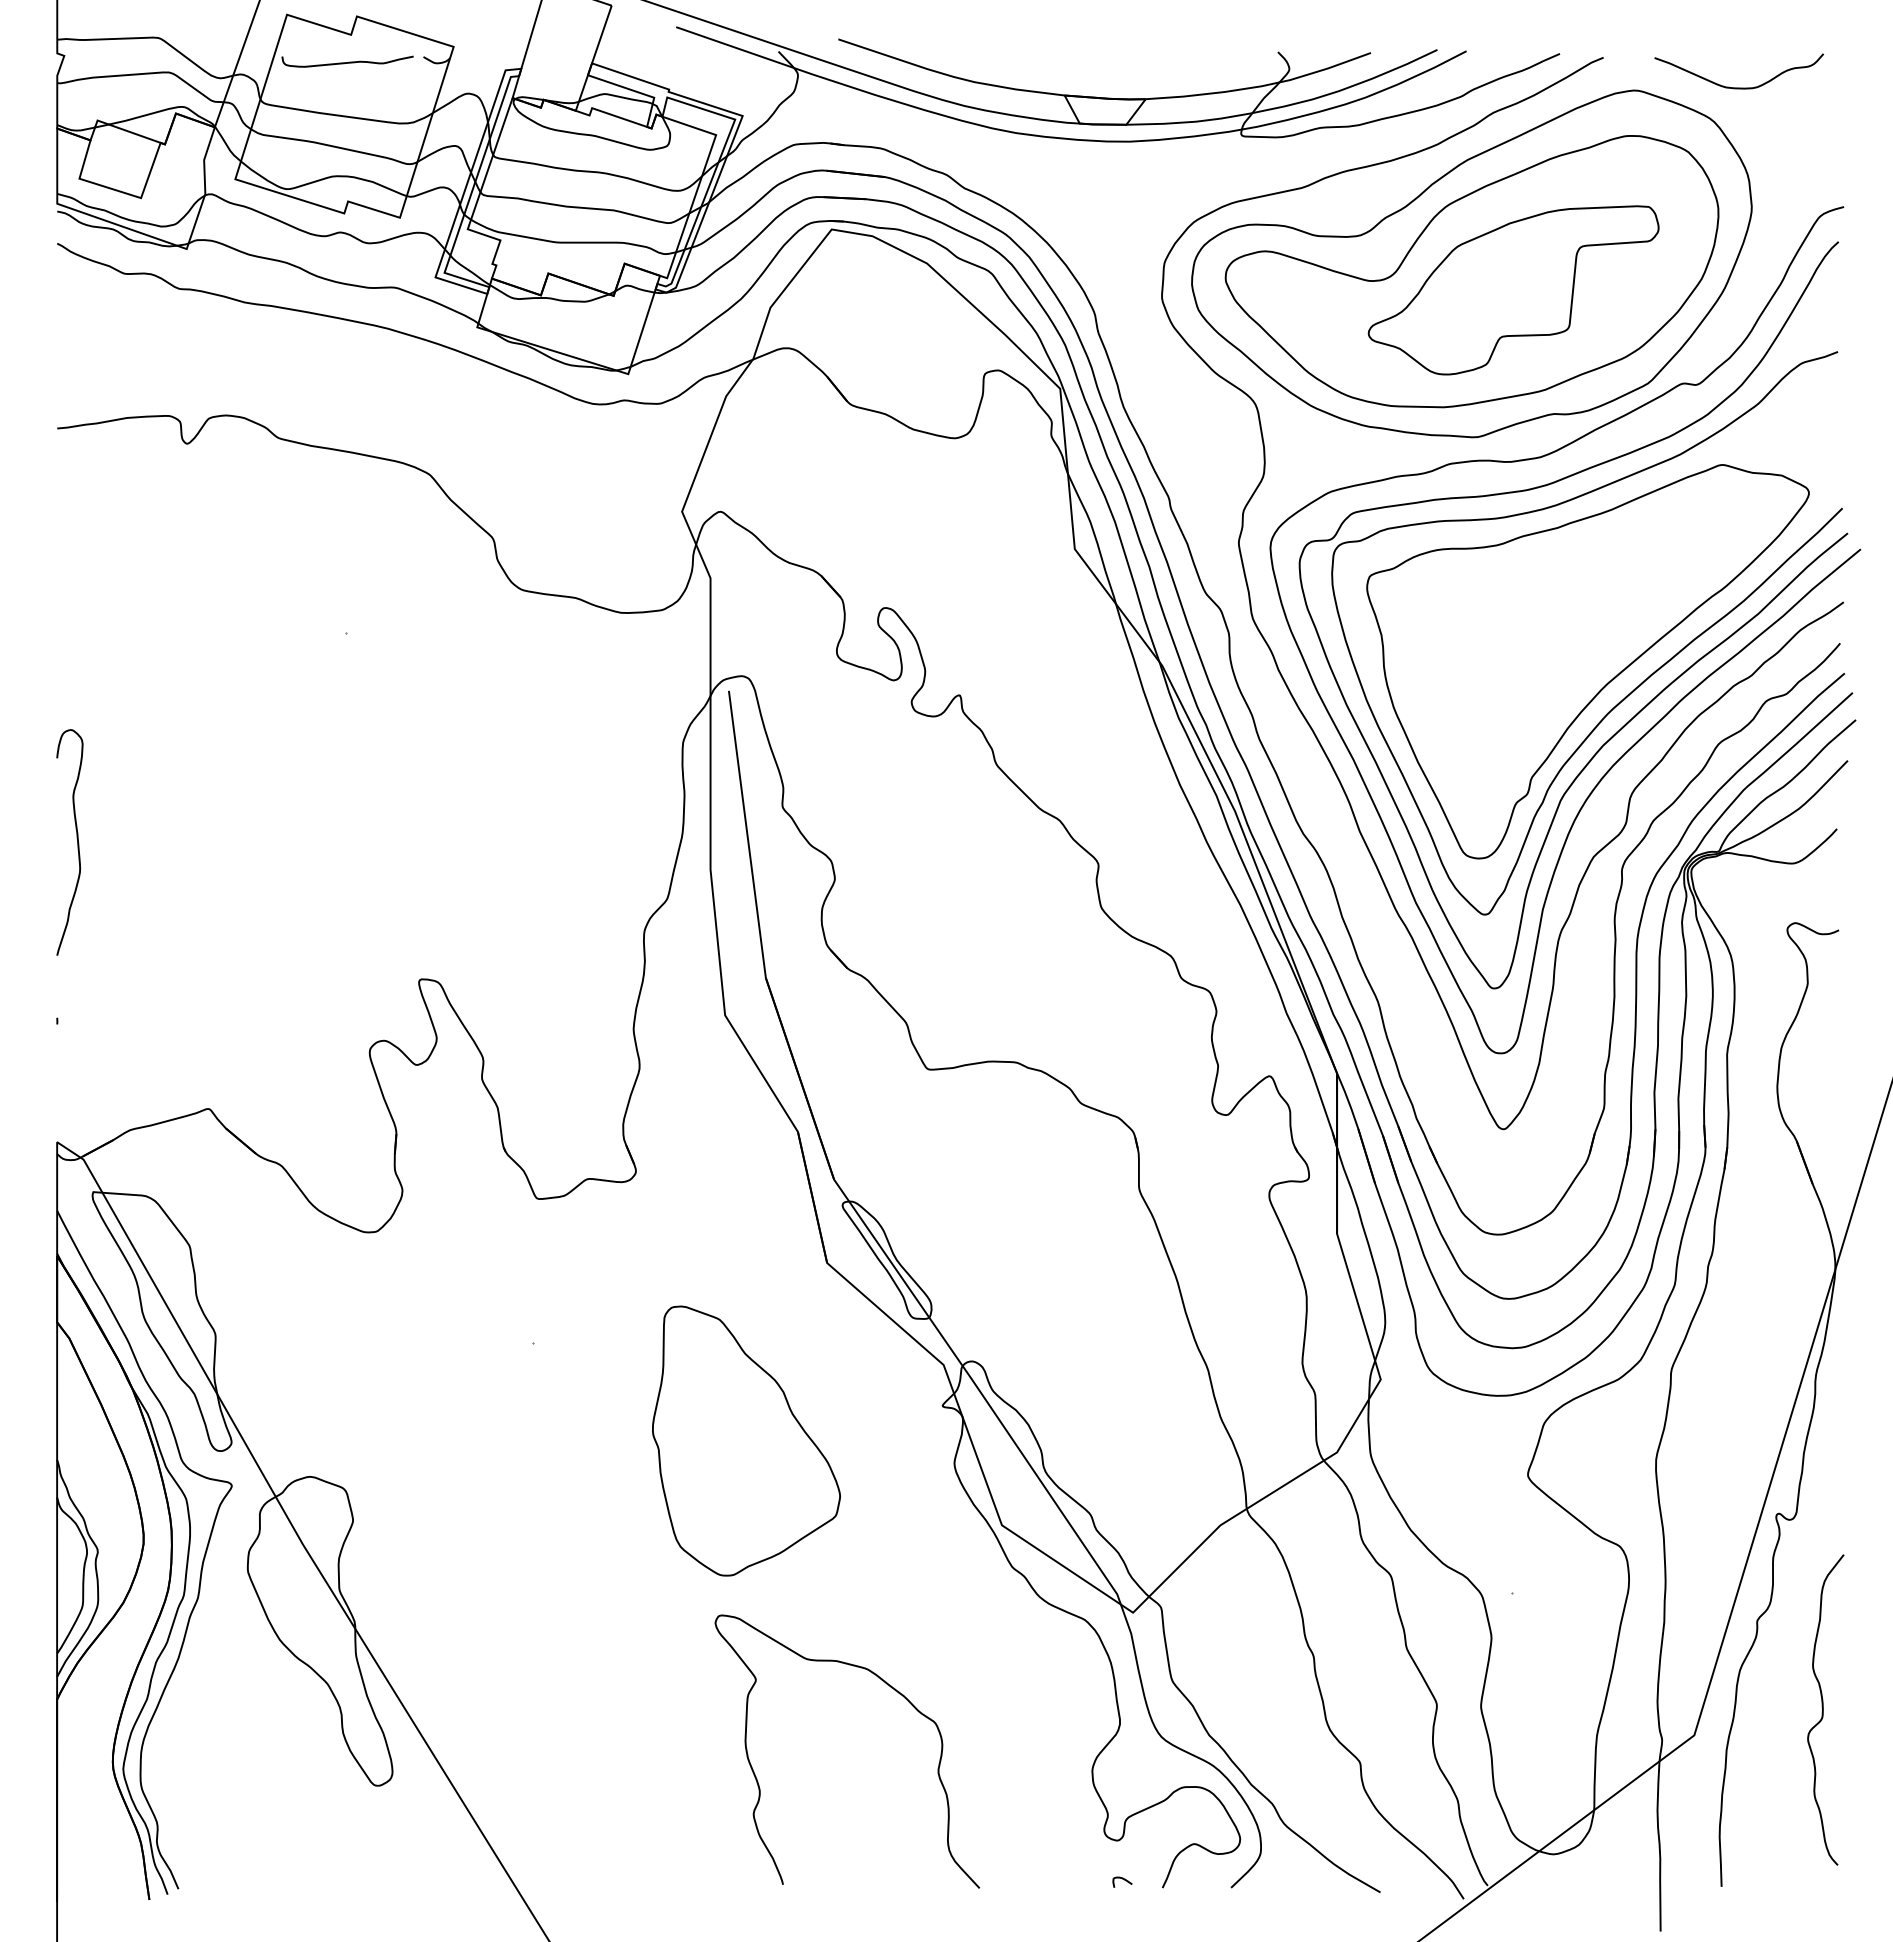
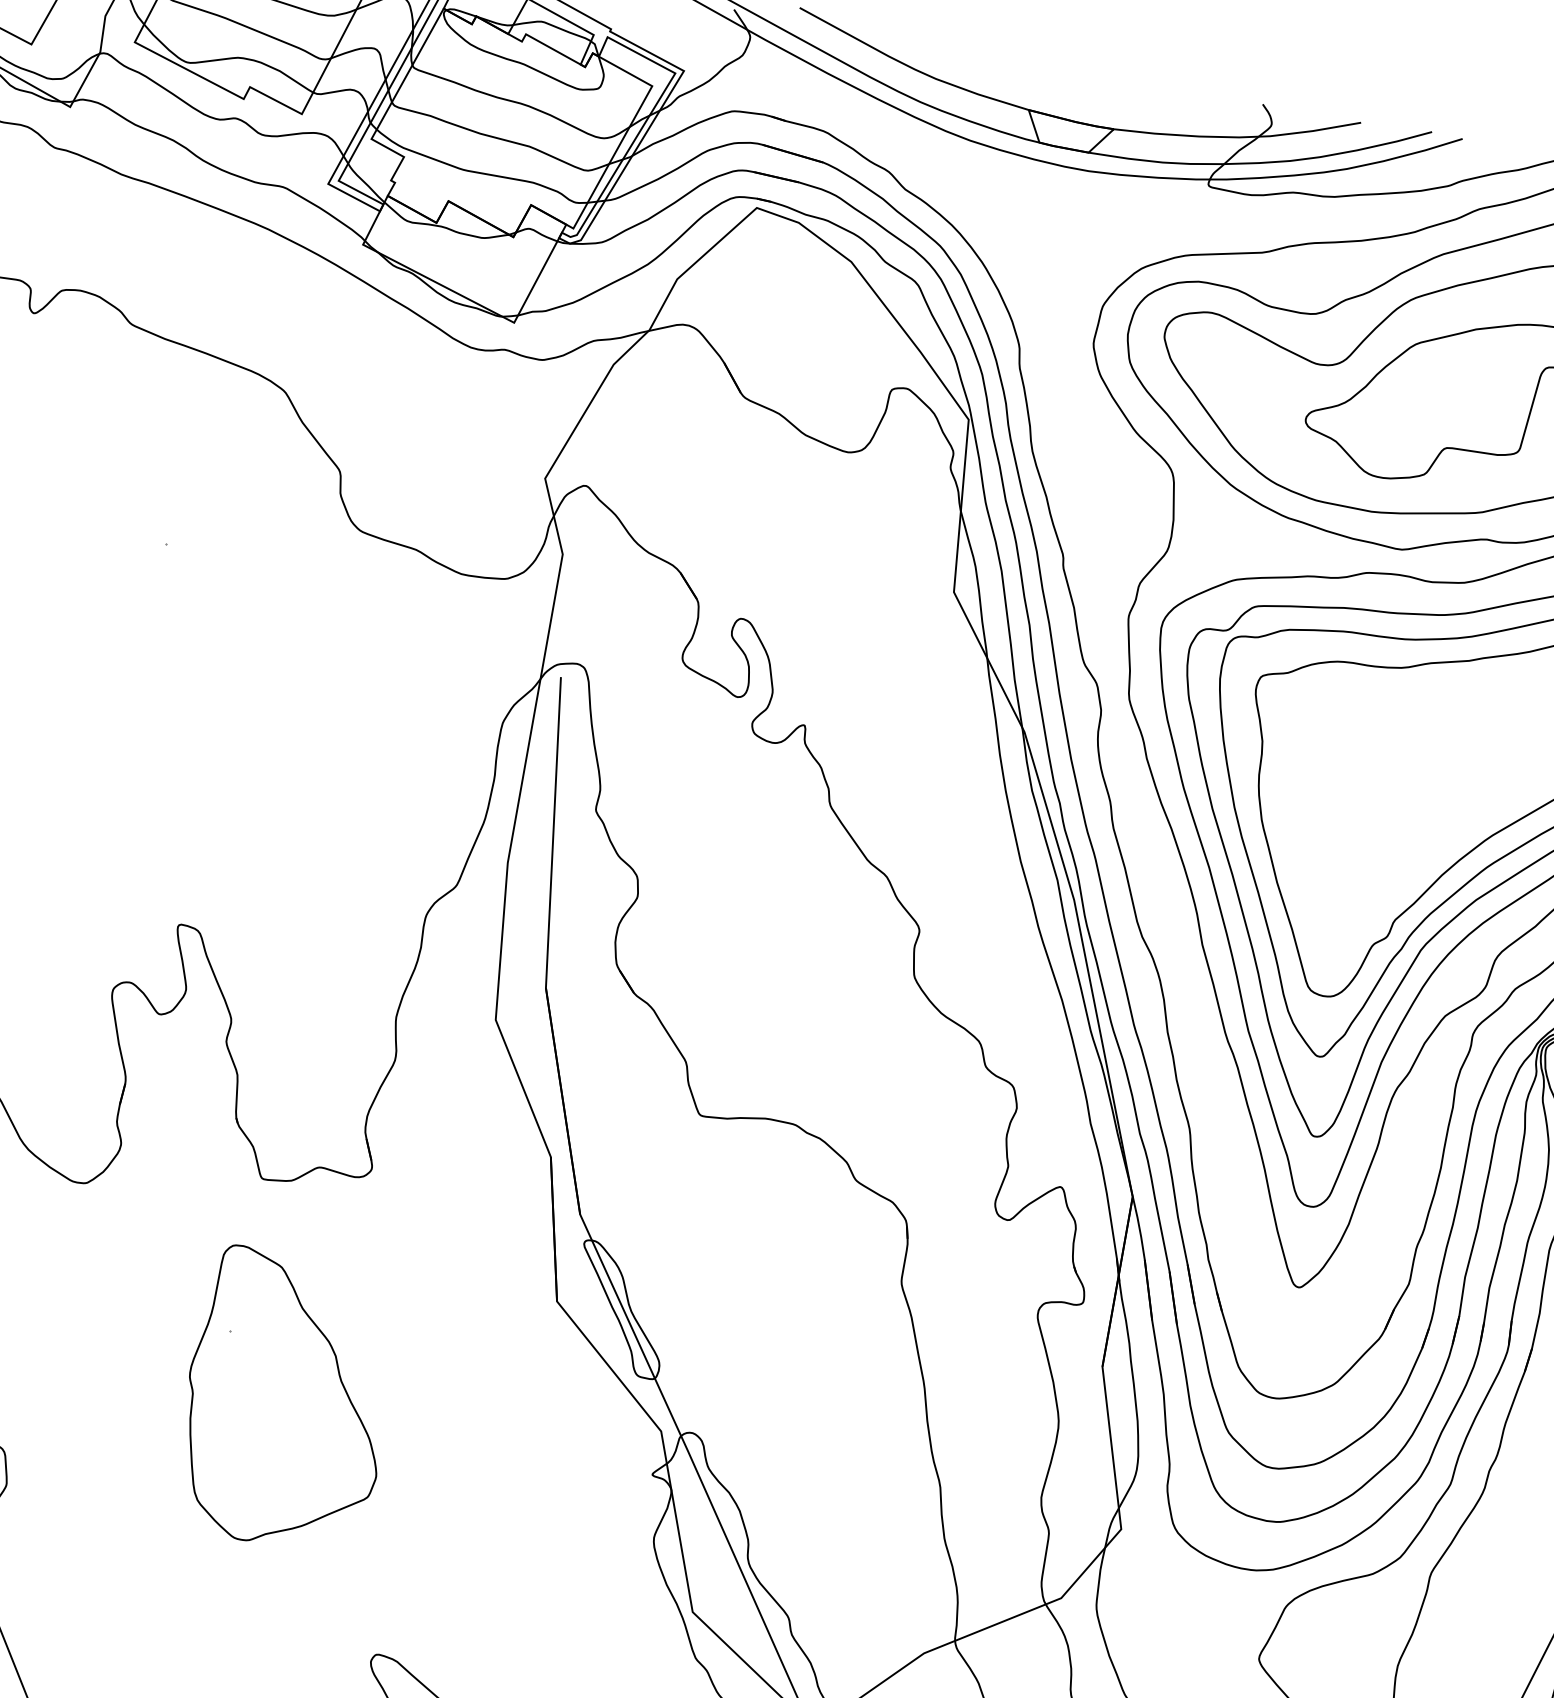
part: (746, 1440) -> (287, 1400), moved

